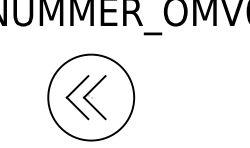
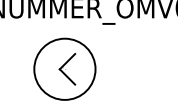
part: (73, 92) -> (52, 65), removed

